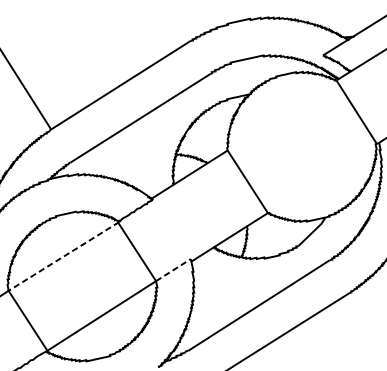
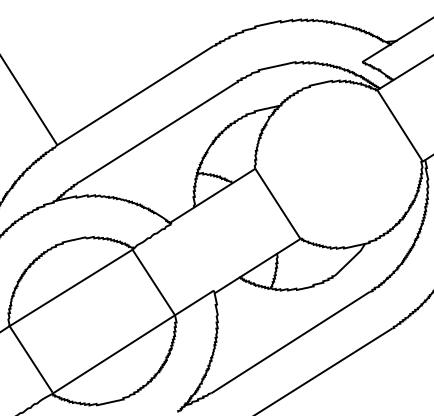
line: (63, 256) -> (71, 287), dashed -> solid
line: (173, 269) -> (194, 302), dashed -> solid

